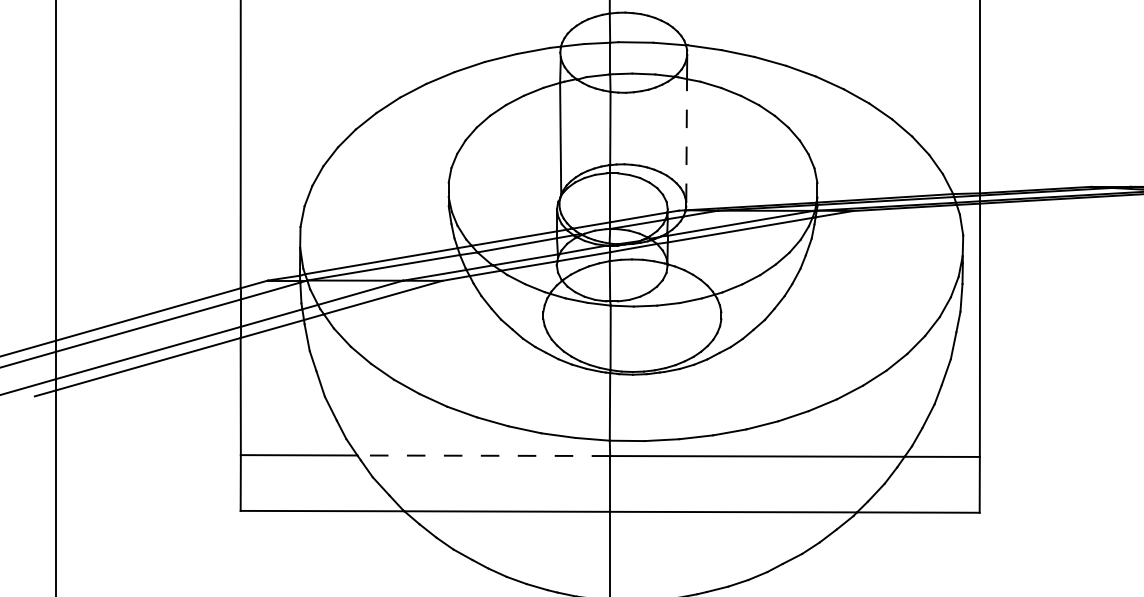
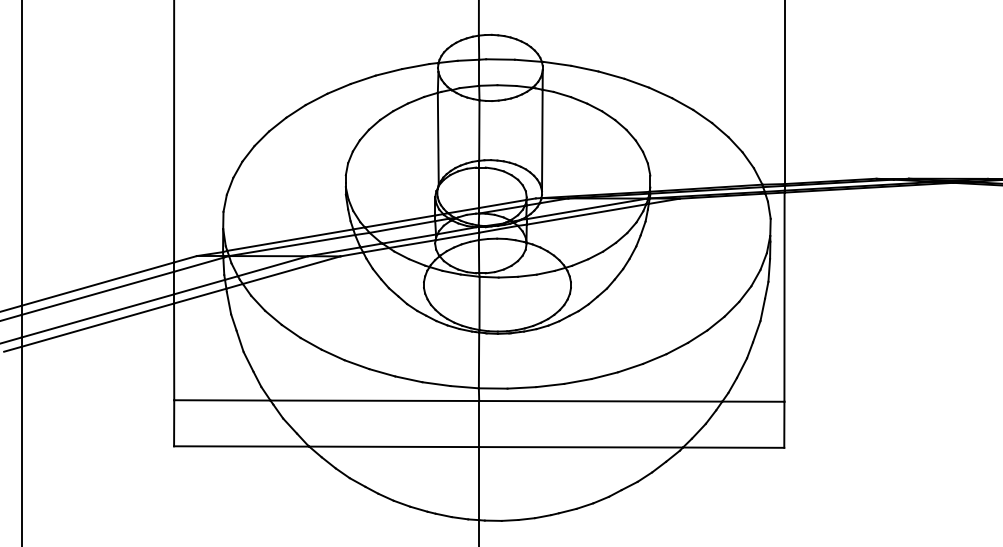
line: (686, 140) -> (542, 140), dashed -> solid
line: (483, 455) -> (374, 400), dashed -> solid

